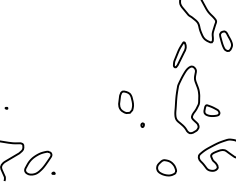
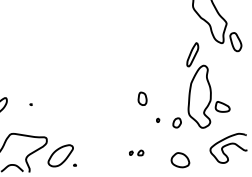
part: (125, 101) -> (142, 98), size x0.62
part: (162, 127) -> (176, 122), added
part: (119, 159) -> (136, 152), added

